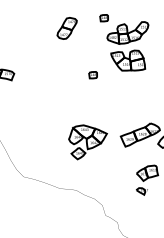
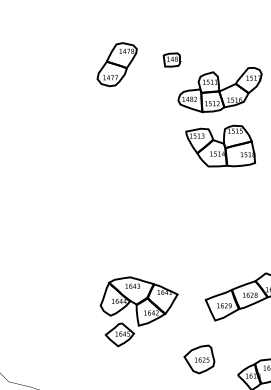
part: (66, 28) -> (115, 64), moved
part: (92, 75) -> (148, 176), removed
part: (117, 165) -> (198, 358), added

